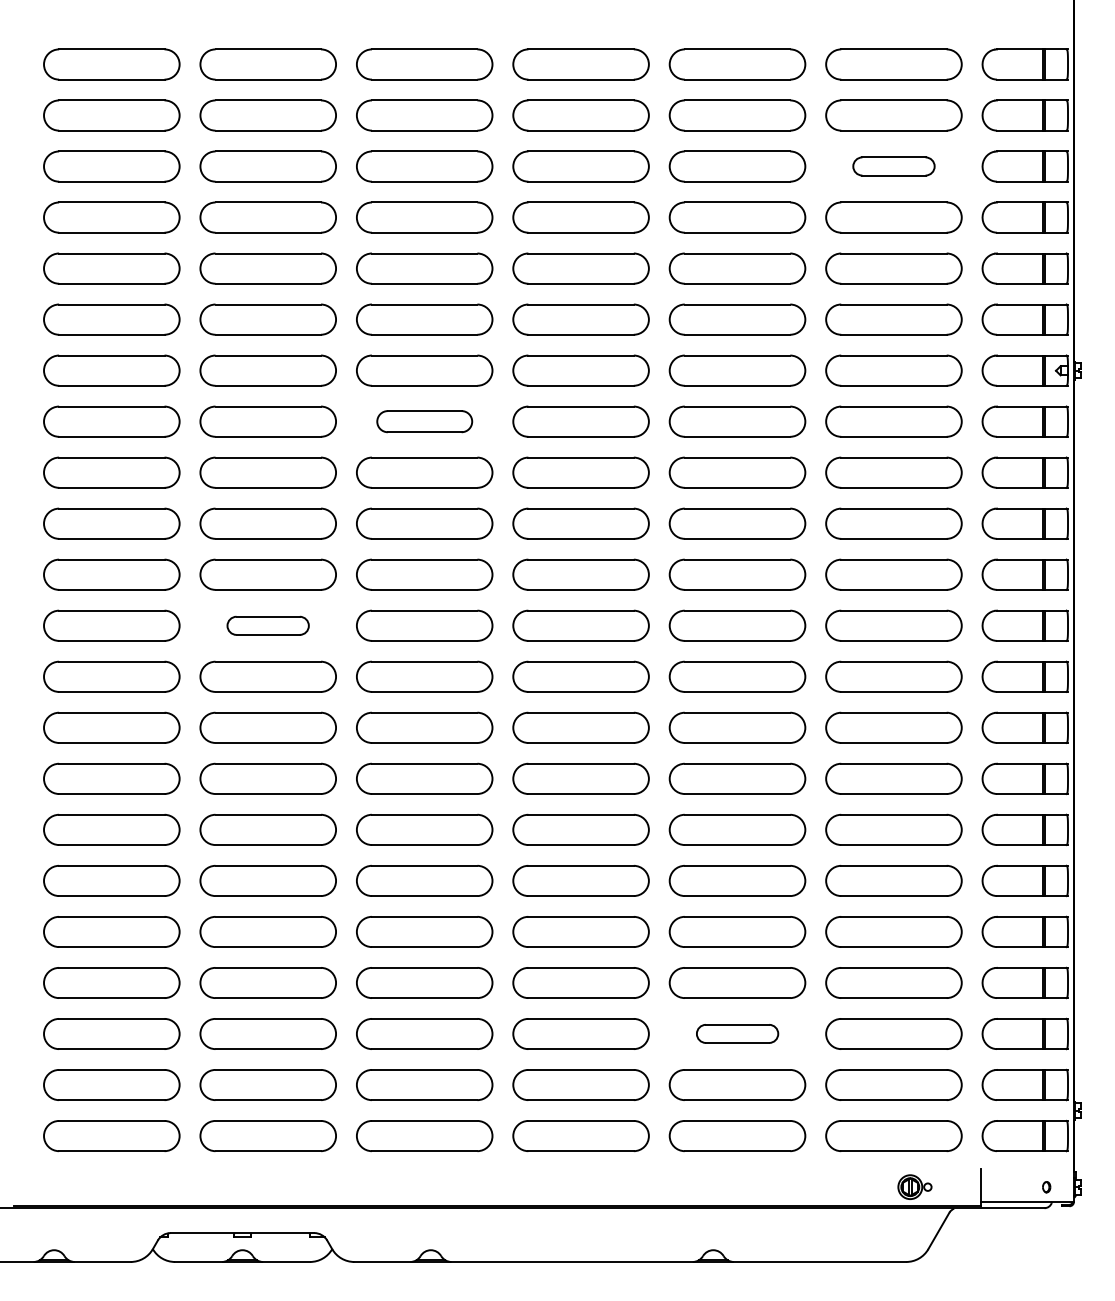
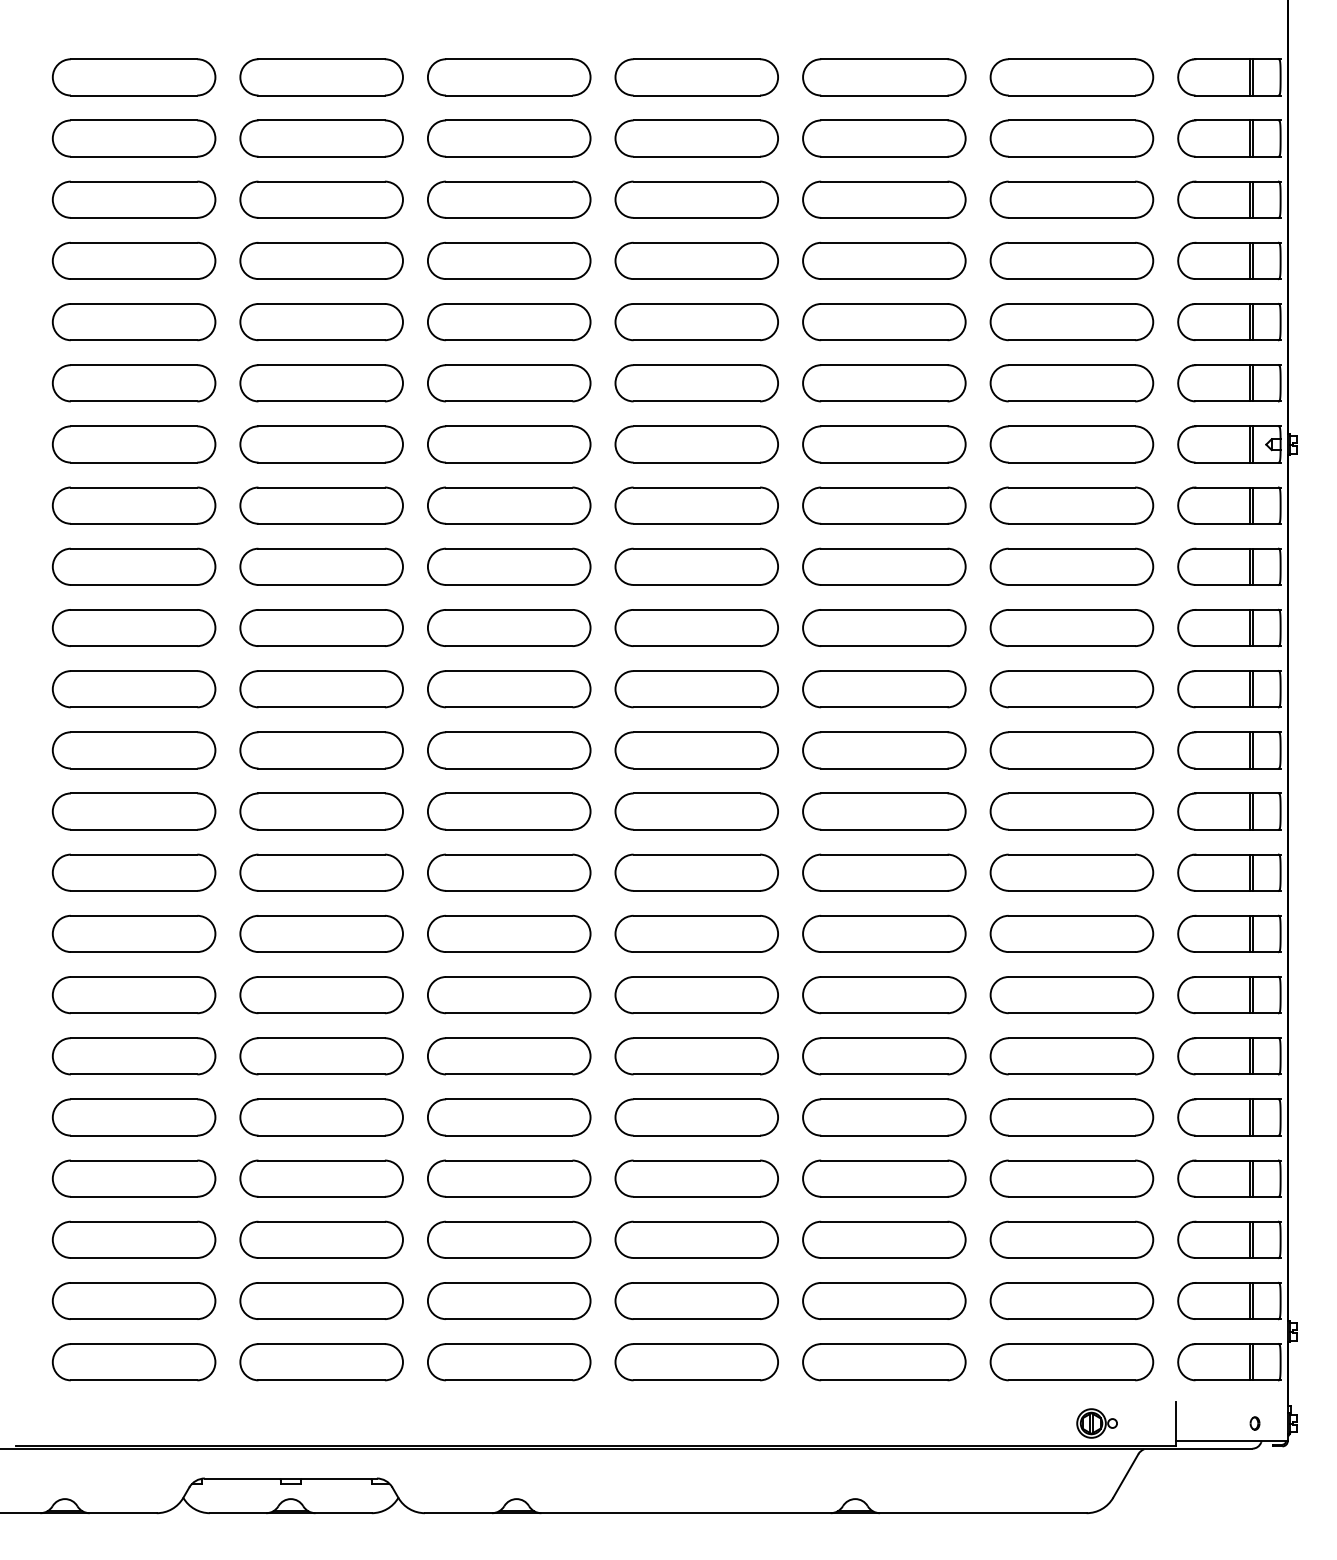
part: (893, 166) -> (1071, 199), size x1.67
part: (424, 421) -> (509, 505), size x1.43
part: (268, 625) -> (321, 750), size x1.67
part: (737, 1033) -> (884, 1239), size x1.67

